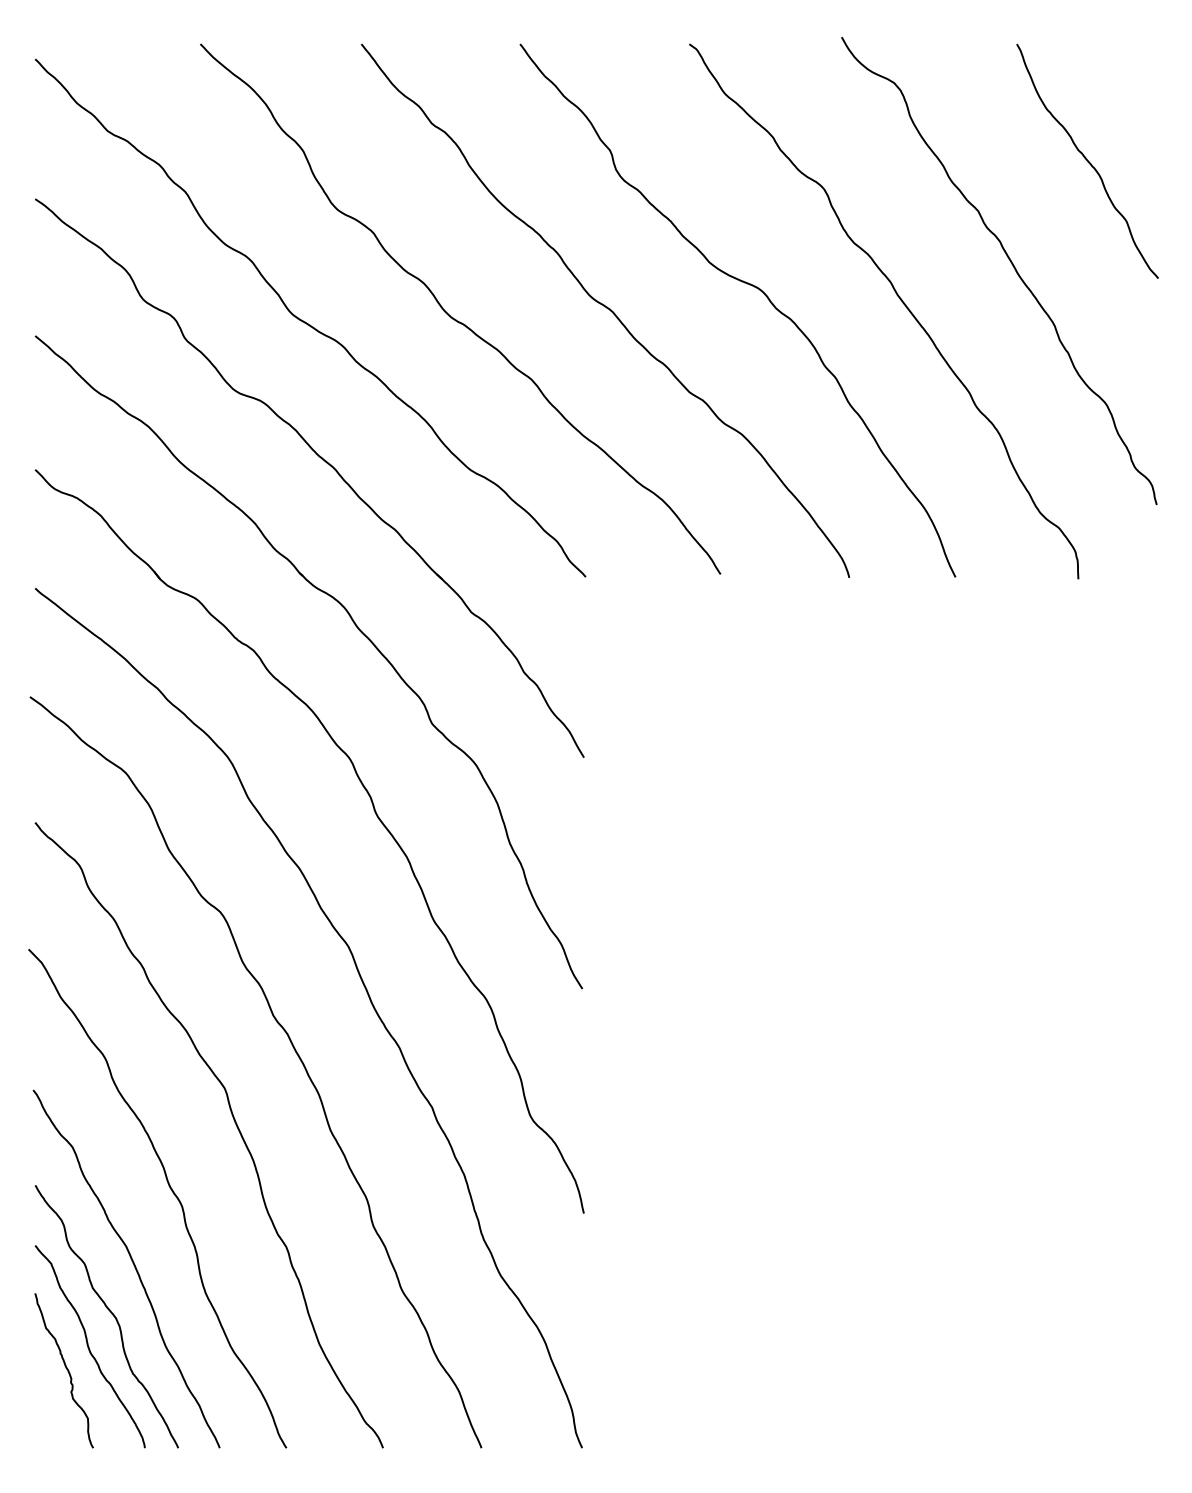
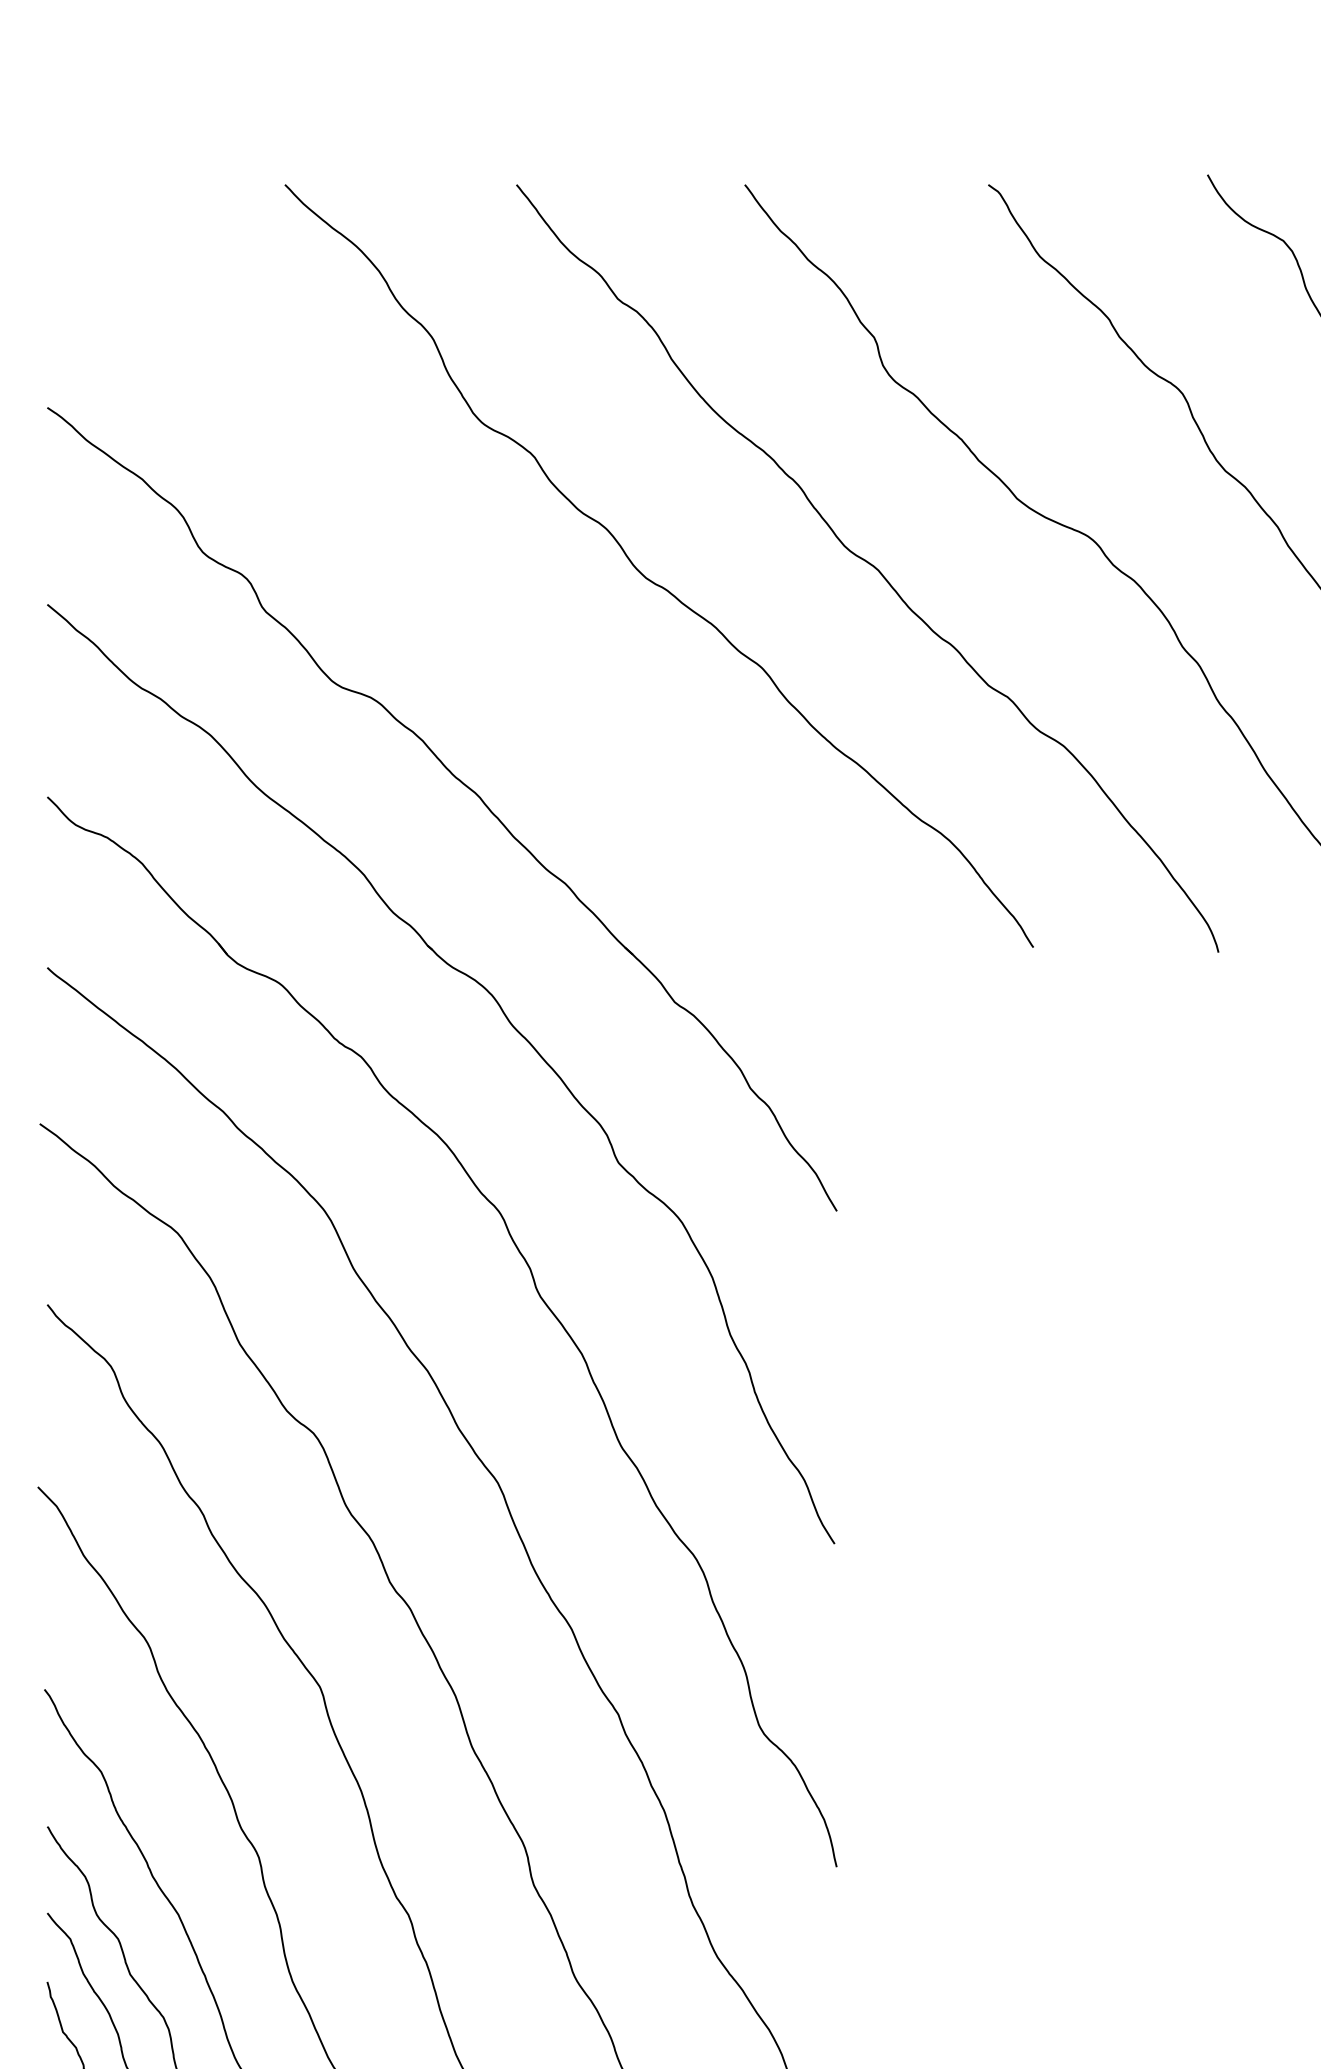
curve: (307, 322) -> (439, 585), removed

